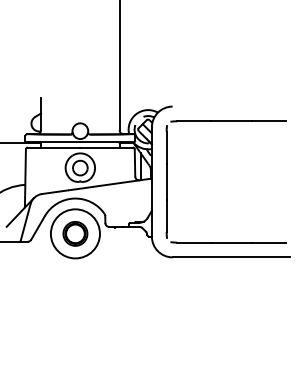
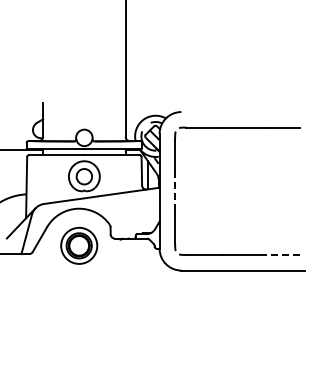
line: (167, 181) -> (175, 190), solid -> dashed
circle: (75, 233) -> (79, 245), size x0.7
line: (268, 243) -> (282, 255), solid -> dashed

